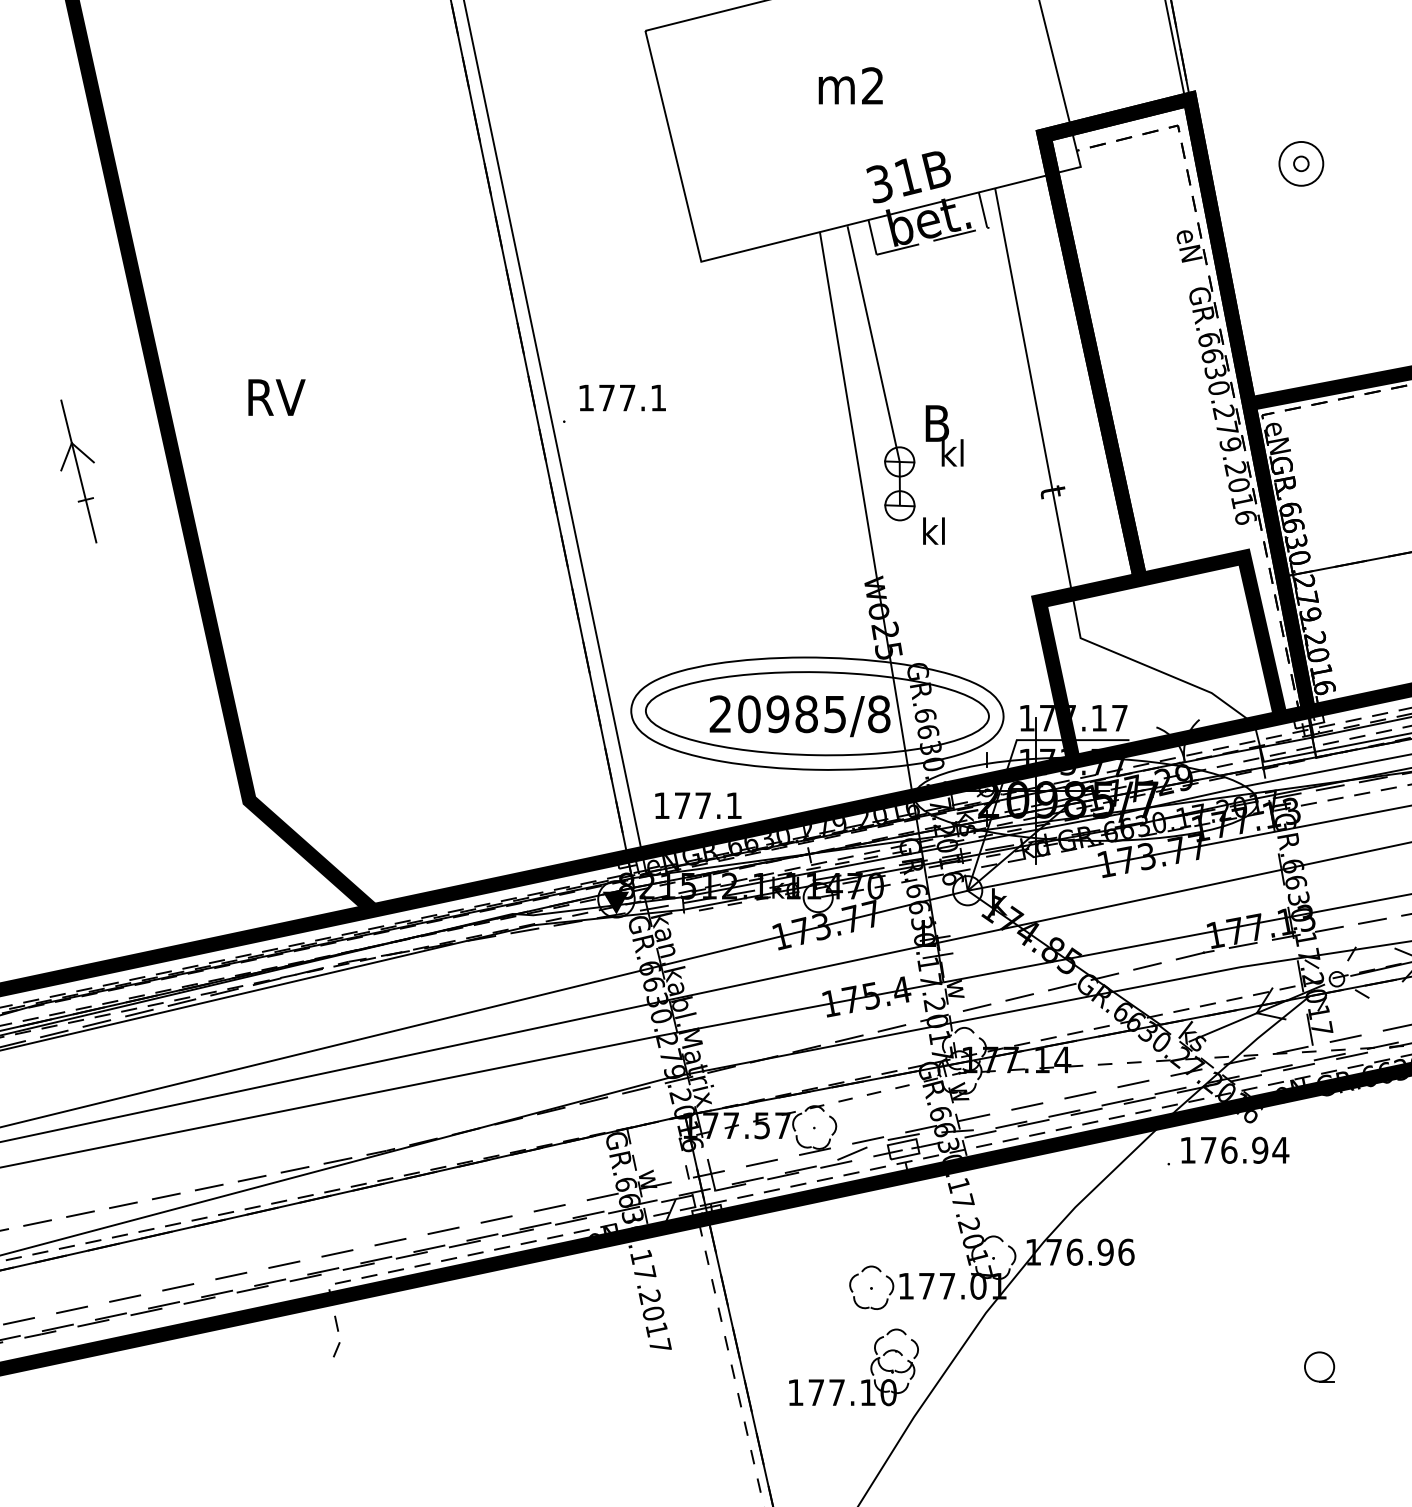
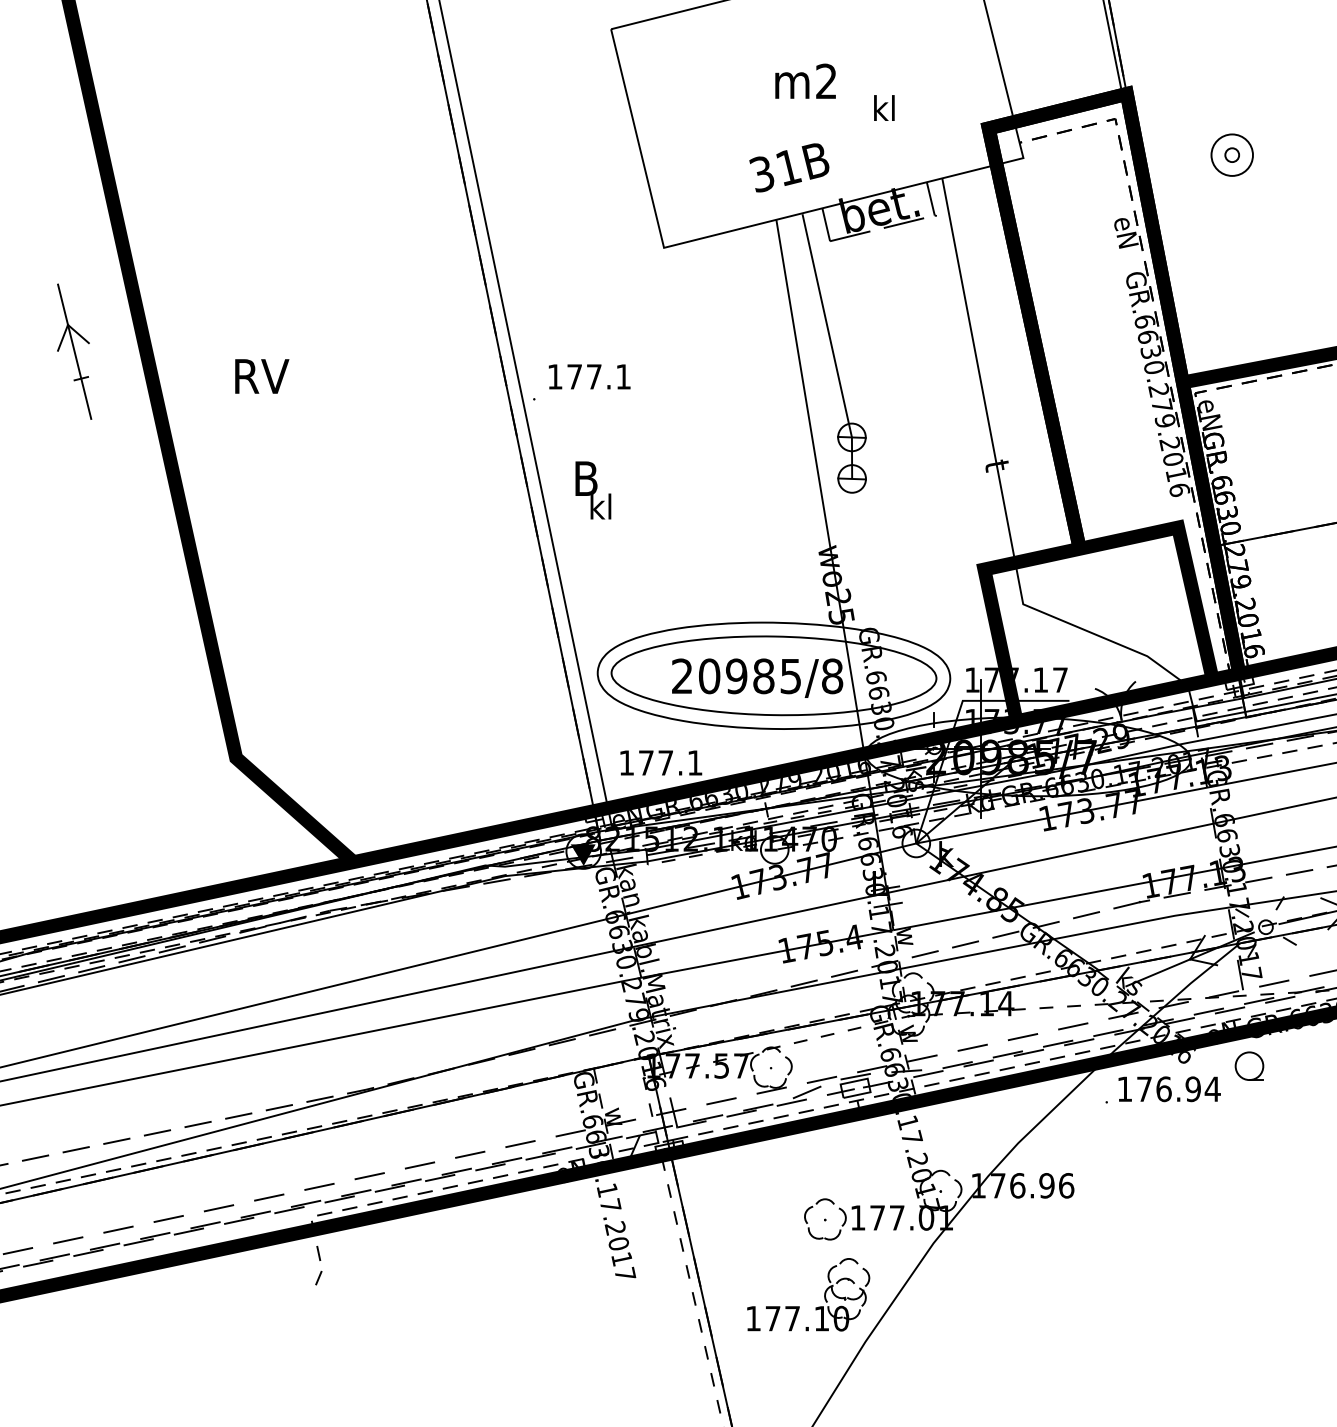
text: (908, 177) -> (789, 168), moved
text: (944, 435) -> (593, 490), moved
part: (78, 471) -> (74, 351), moved
text: (933, 530) -> (883, 107), moved
part: (1319, 1366) -> (1249, 1065), moved

